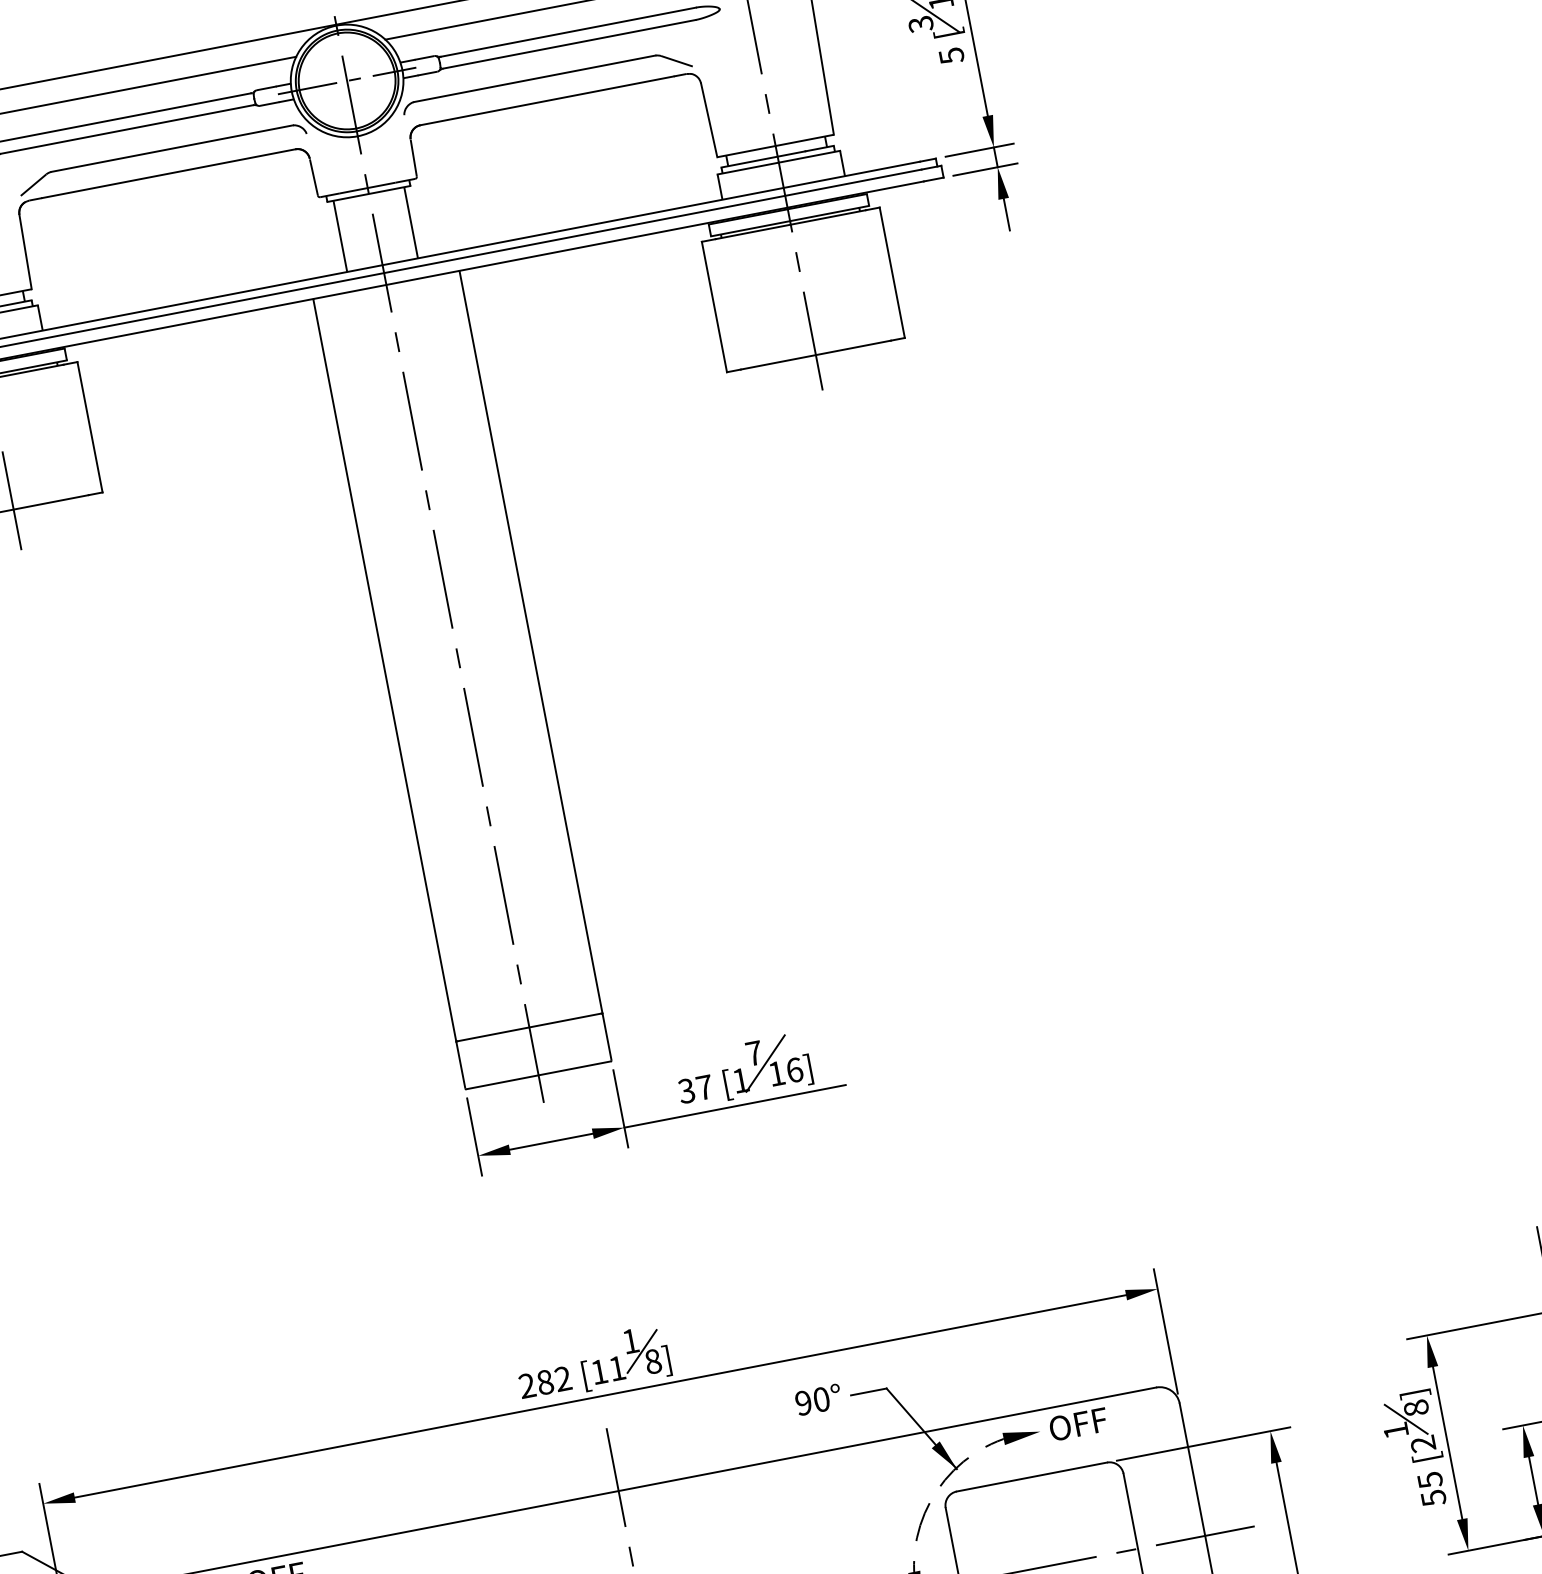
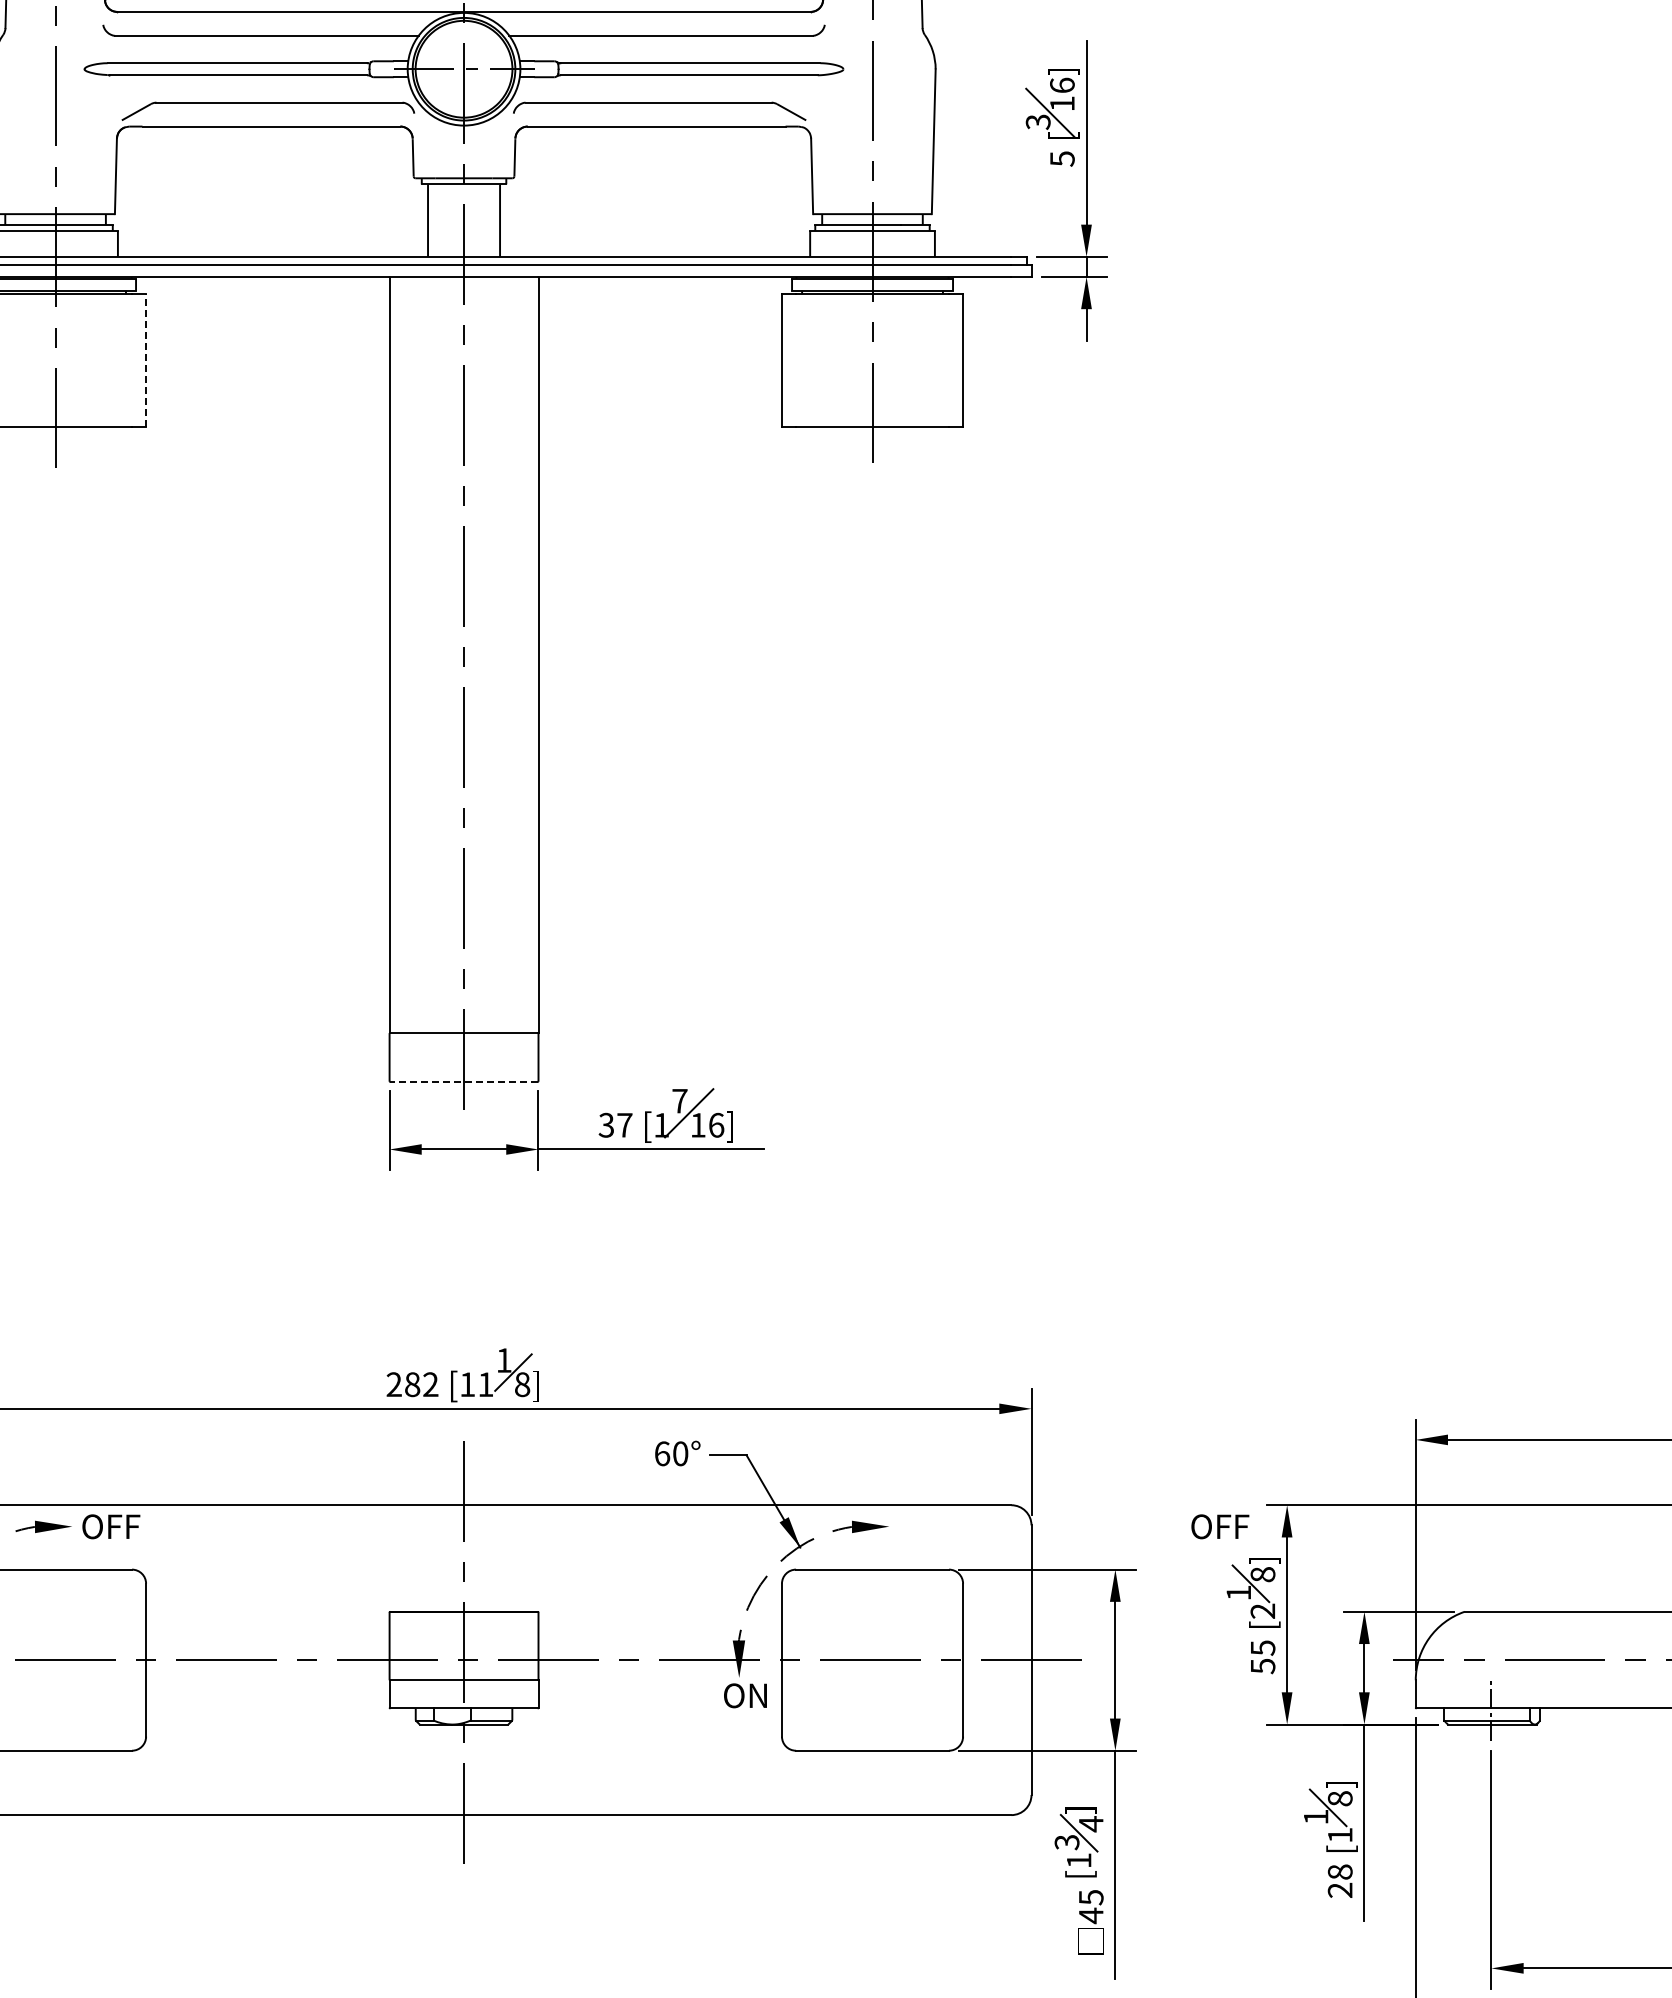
line: (90, 427) -> (146, 360), solid -> dashed
line: (538, 1074) -> (464, 1081), solid -> dashed
text: (803, 1402) -> (662, 1453), 90° -> 60°
text: (1078, 1424) -> (1220, 1526), moved

